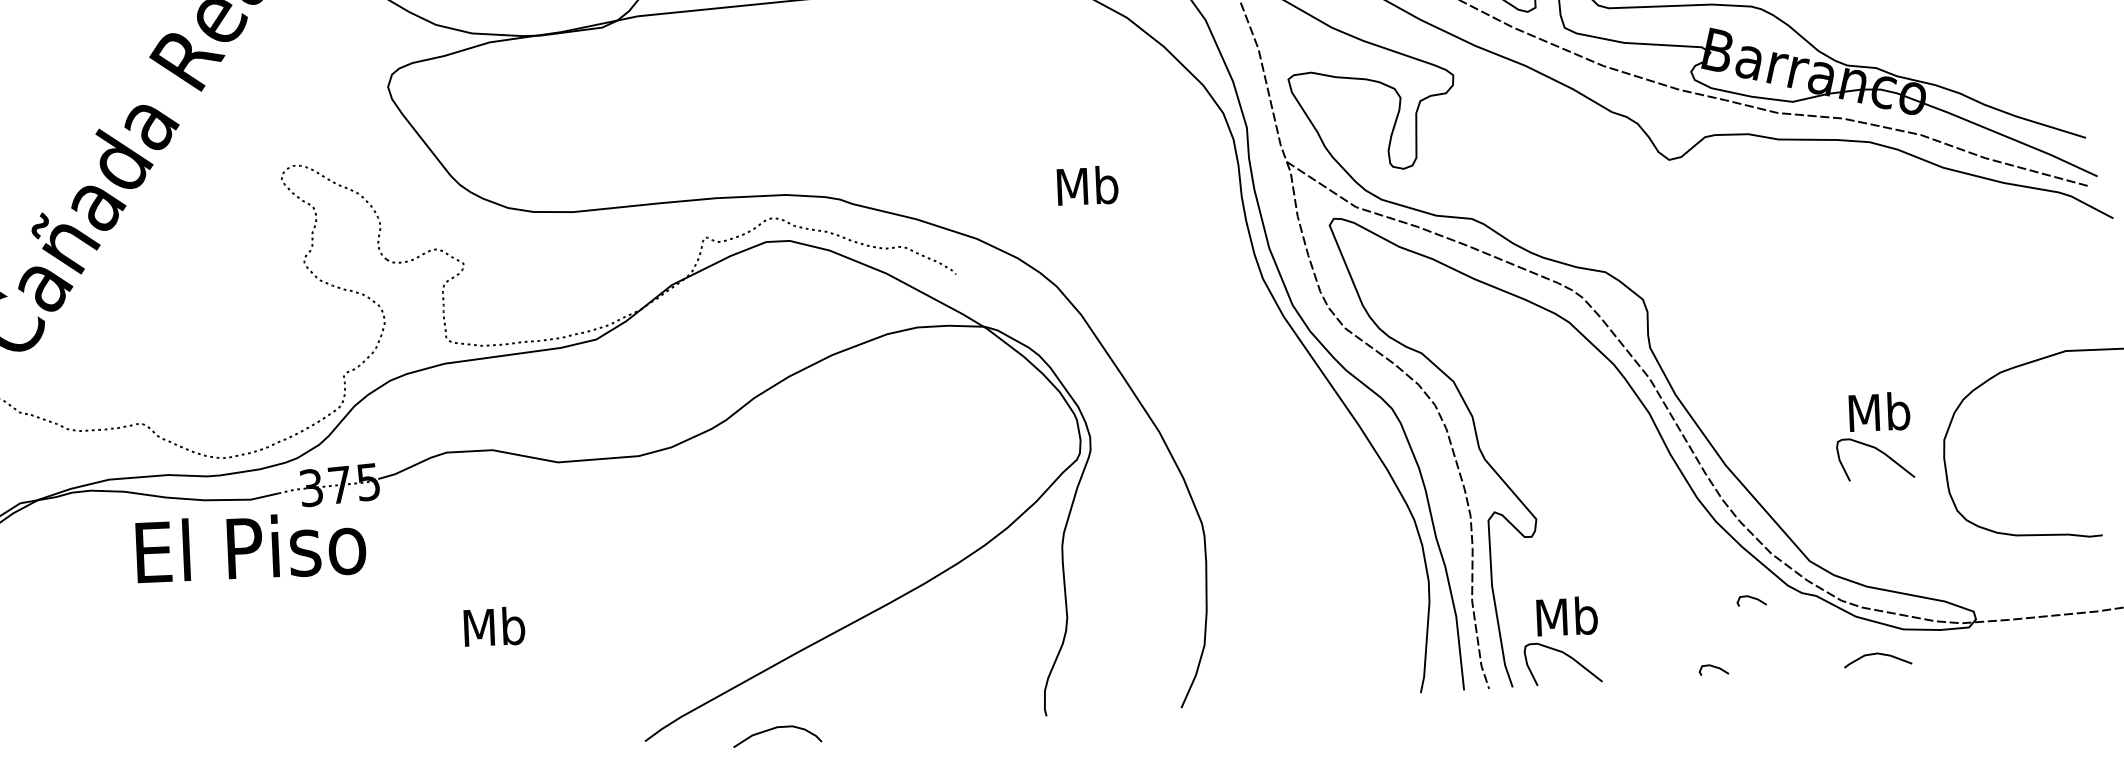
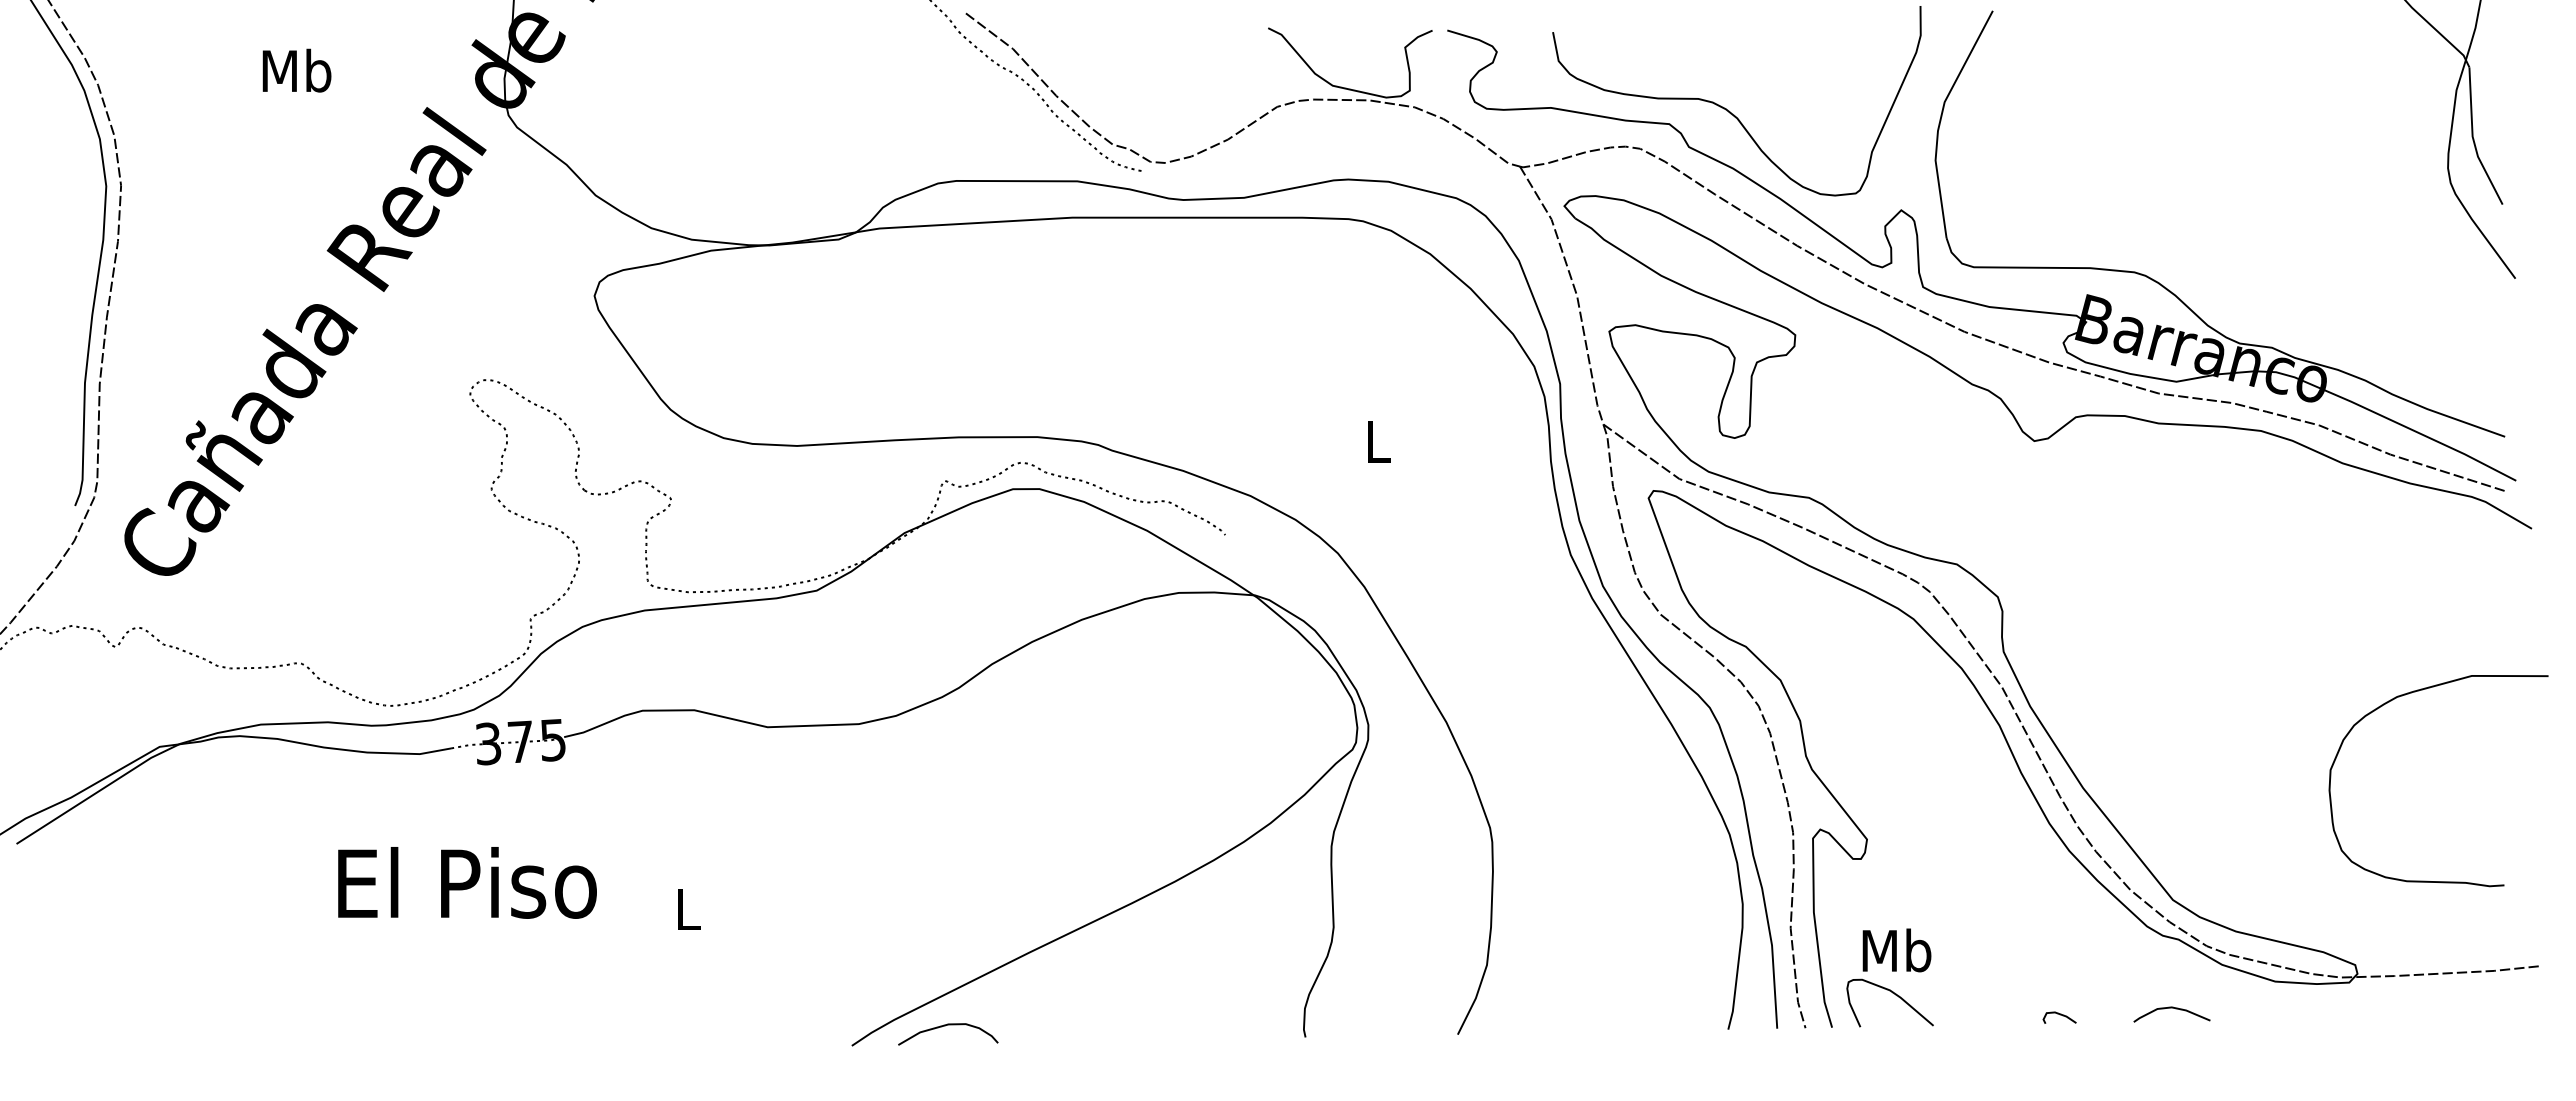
text: (1087, 185) -> (1377, 441), Mb -> L
part: (1876, 430) -> (2254, 756), removed
text: (251, 547) -> (467, 882), moved
curve: (1752, 598) -> (2106, 939), removed
text: (494, 626) -> (687, 909), Mb -> L
curve: (1877, 654) -> (2171, 1008), moved
curve: (774, 729) -> (945, 1026), moved

